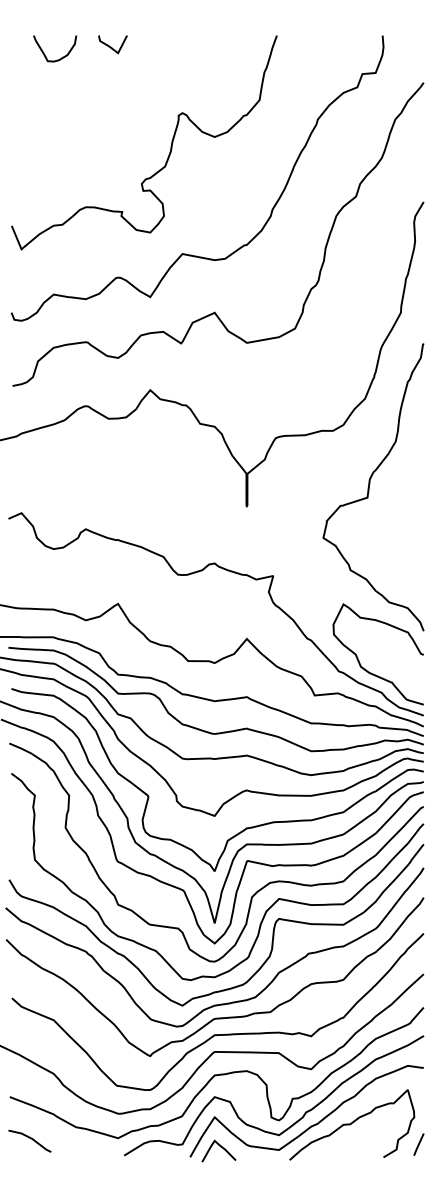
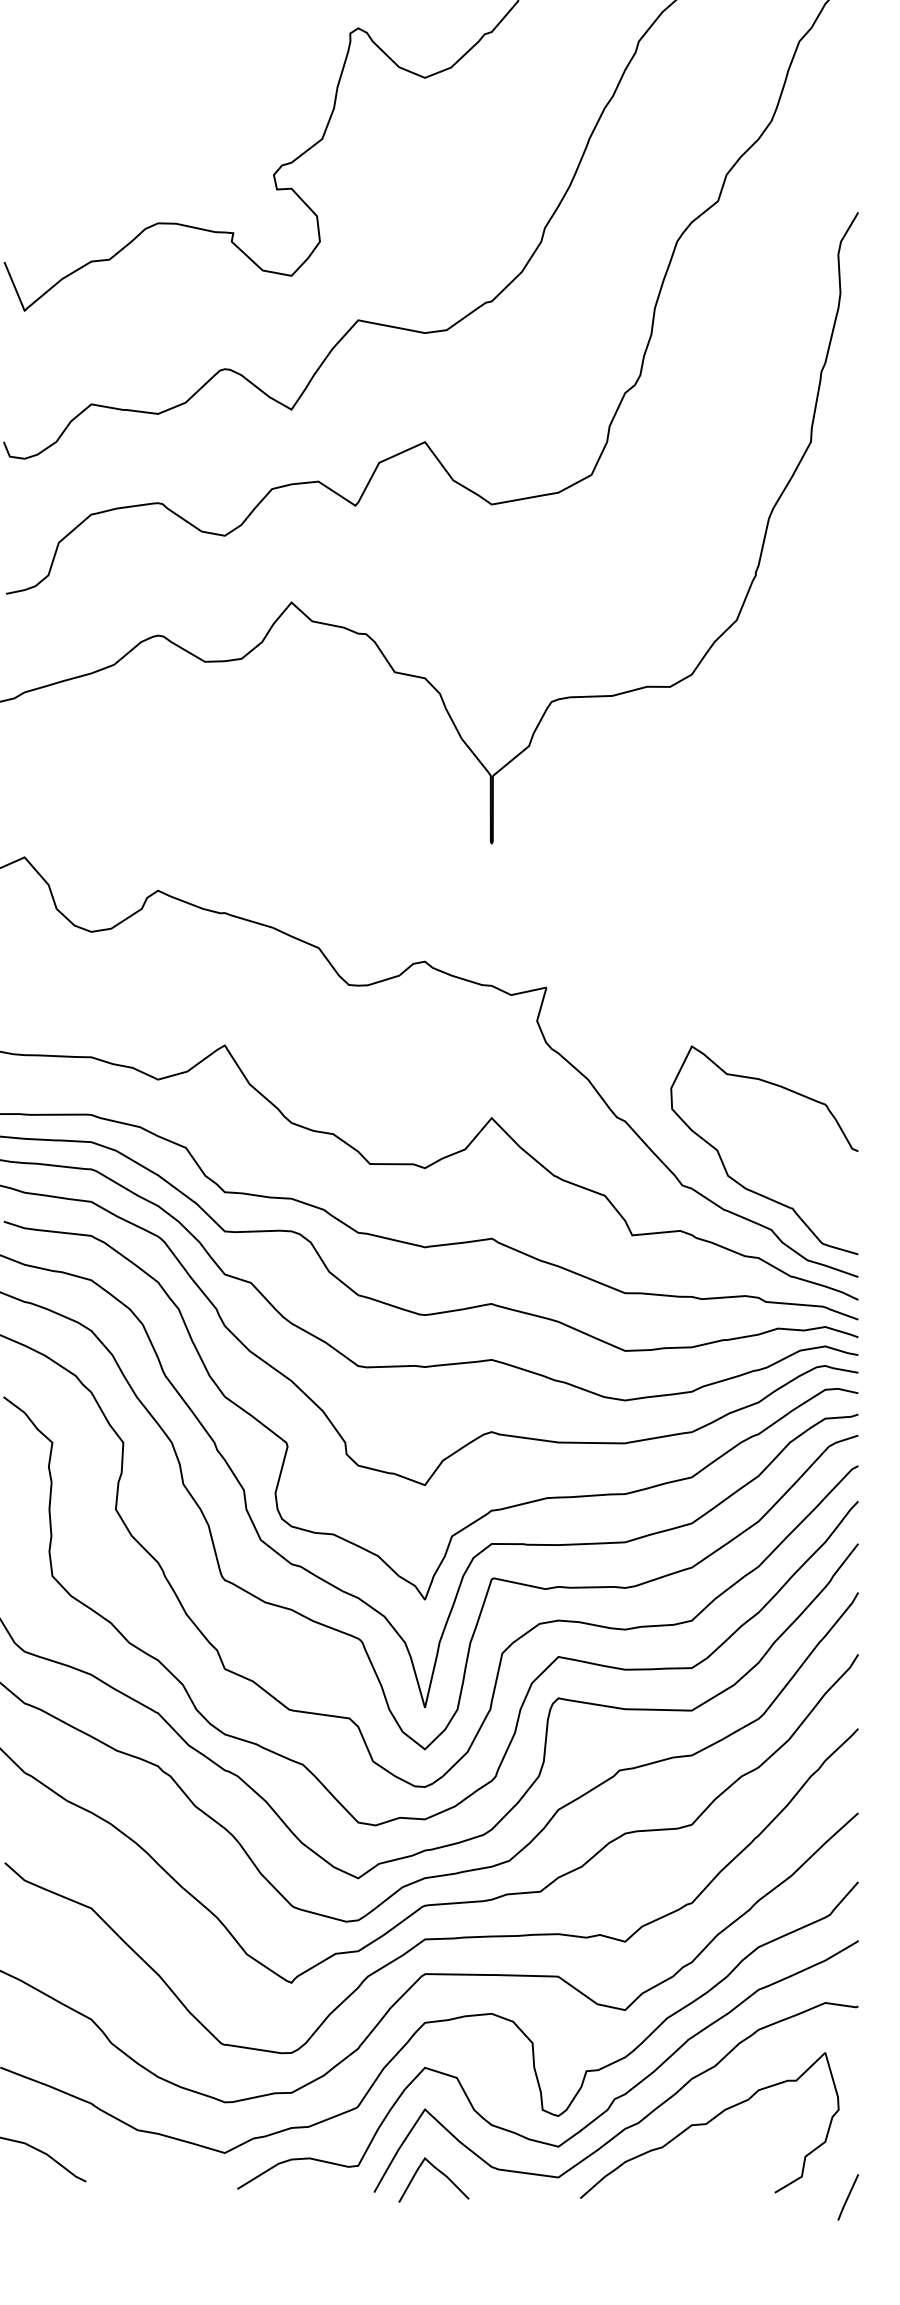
curve: (369, 487) -> (745, 804), removed
line: (418, 1144) -> (847, 2197), moved

